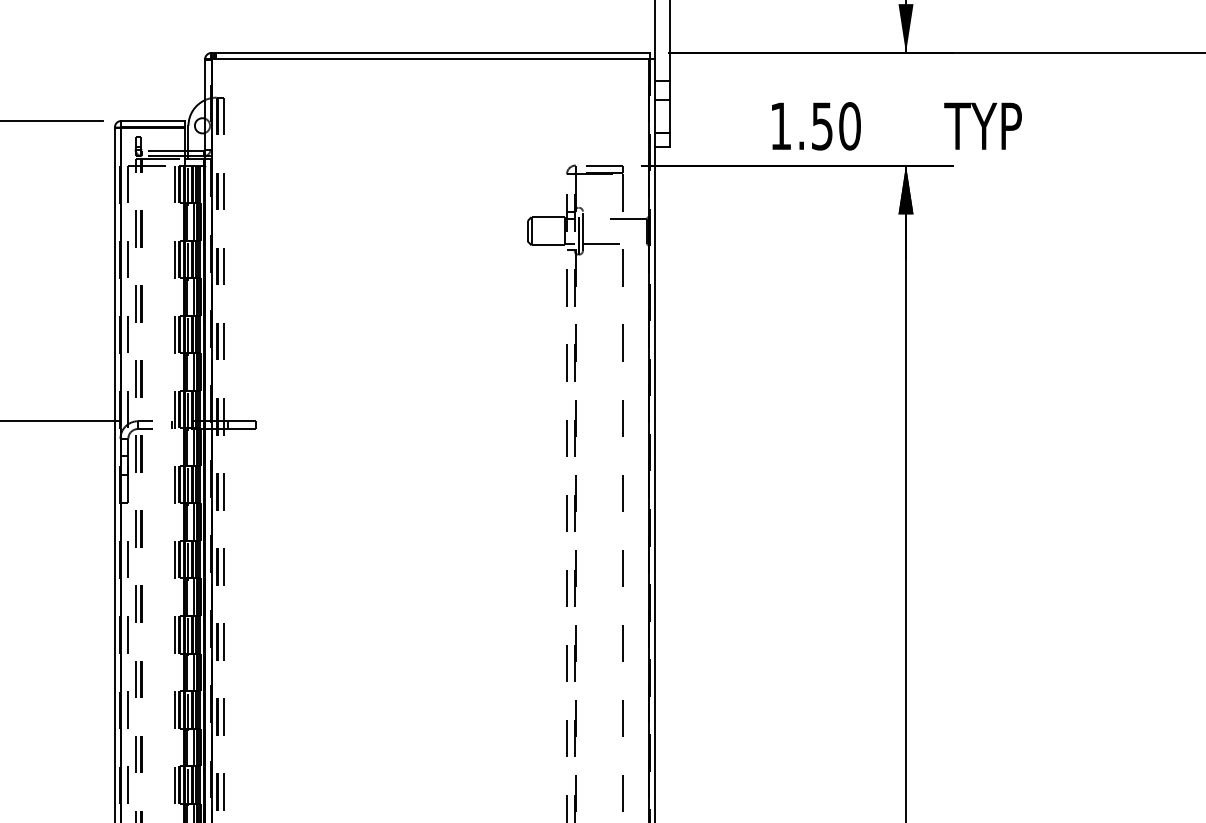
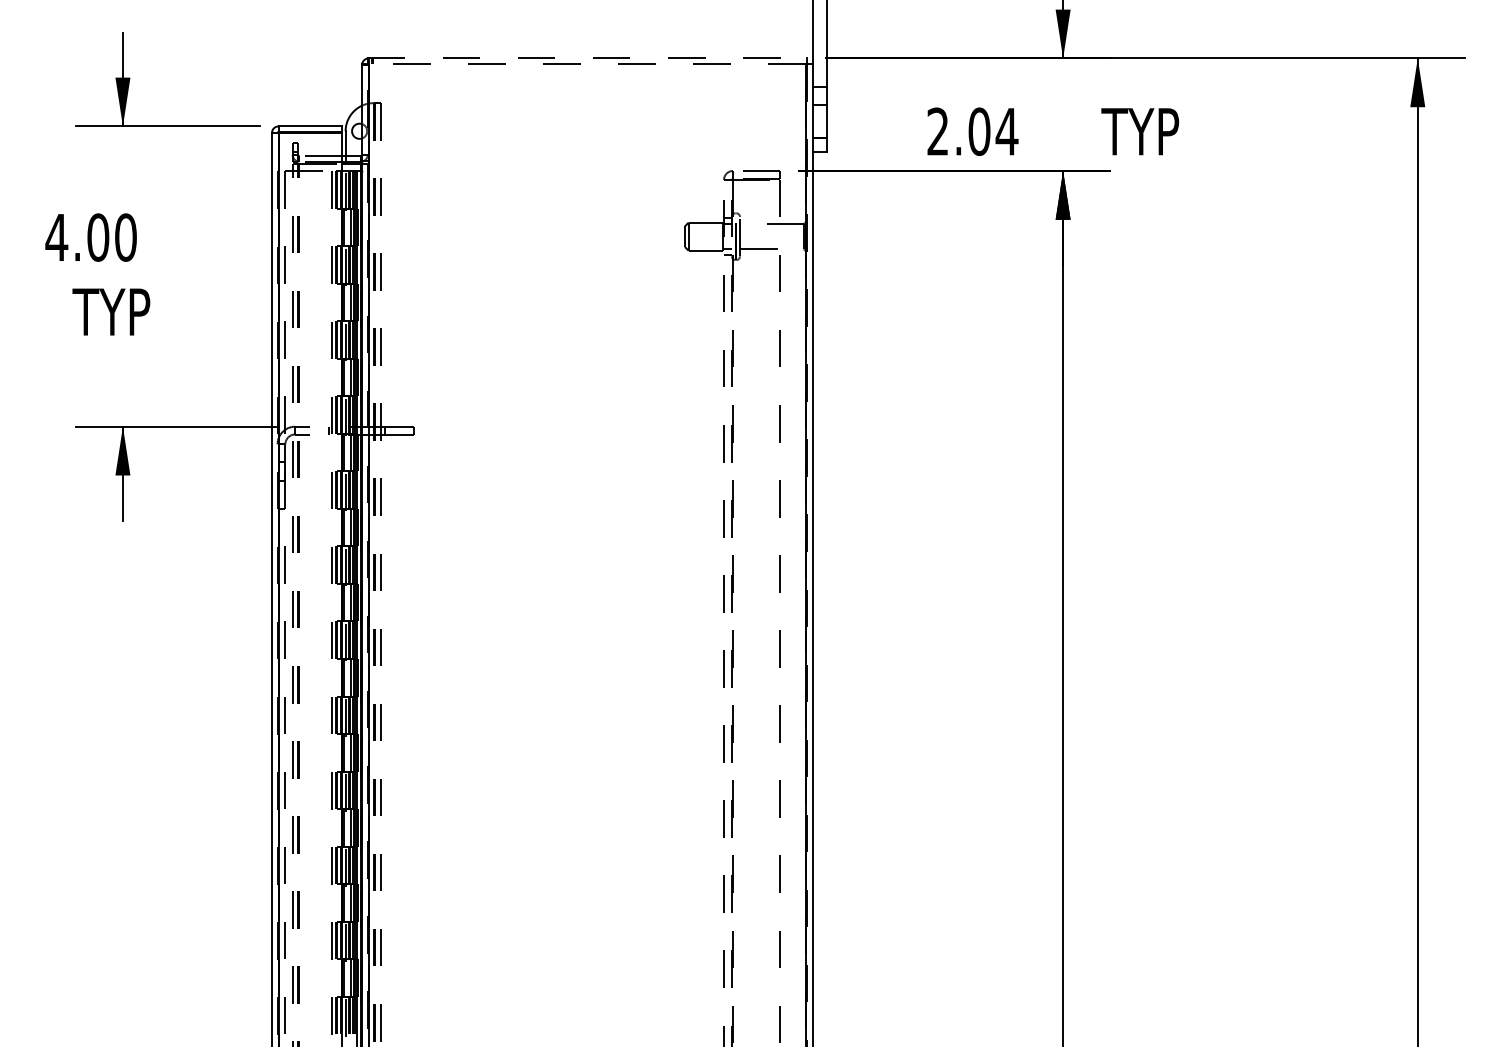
line: (430, 53) -> (587, 58), solid -> dashed
line: (430, 59) -> (587, 64), solid -> dashed
text: (815, 126) -> (972, 131), 1.50 -> 2.04

